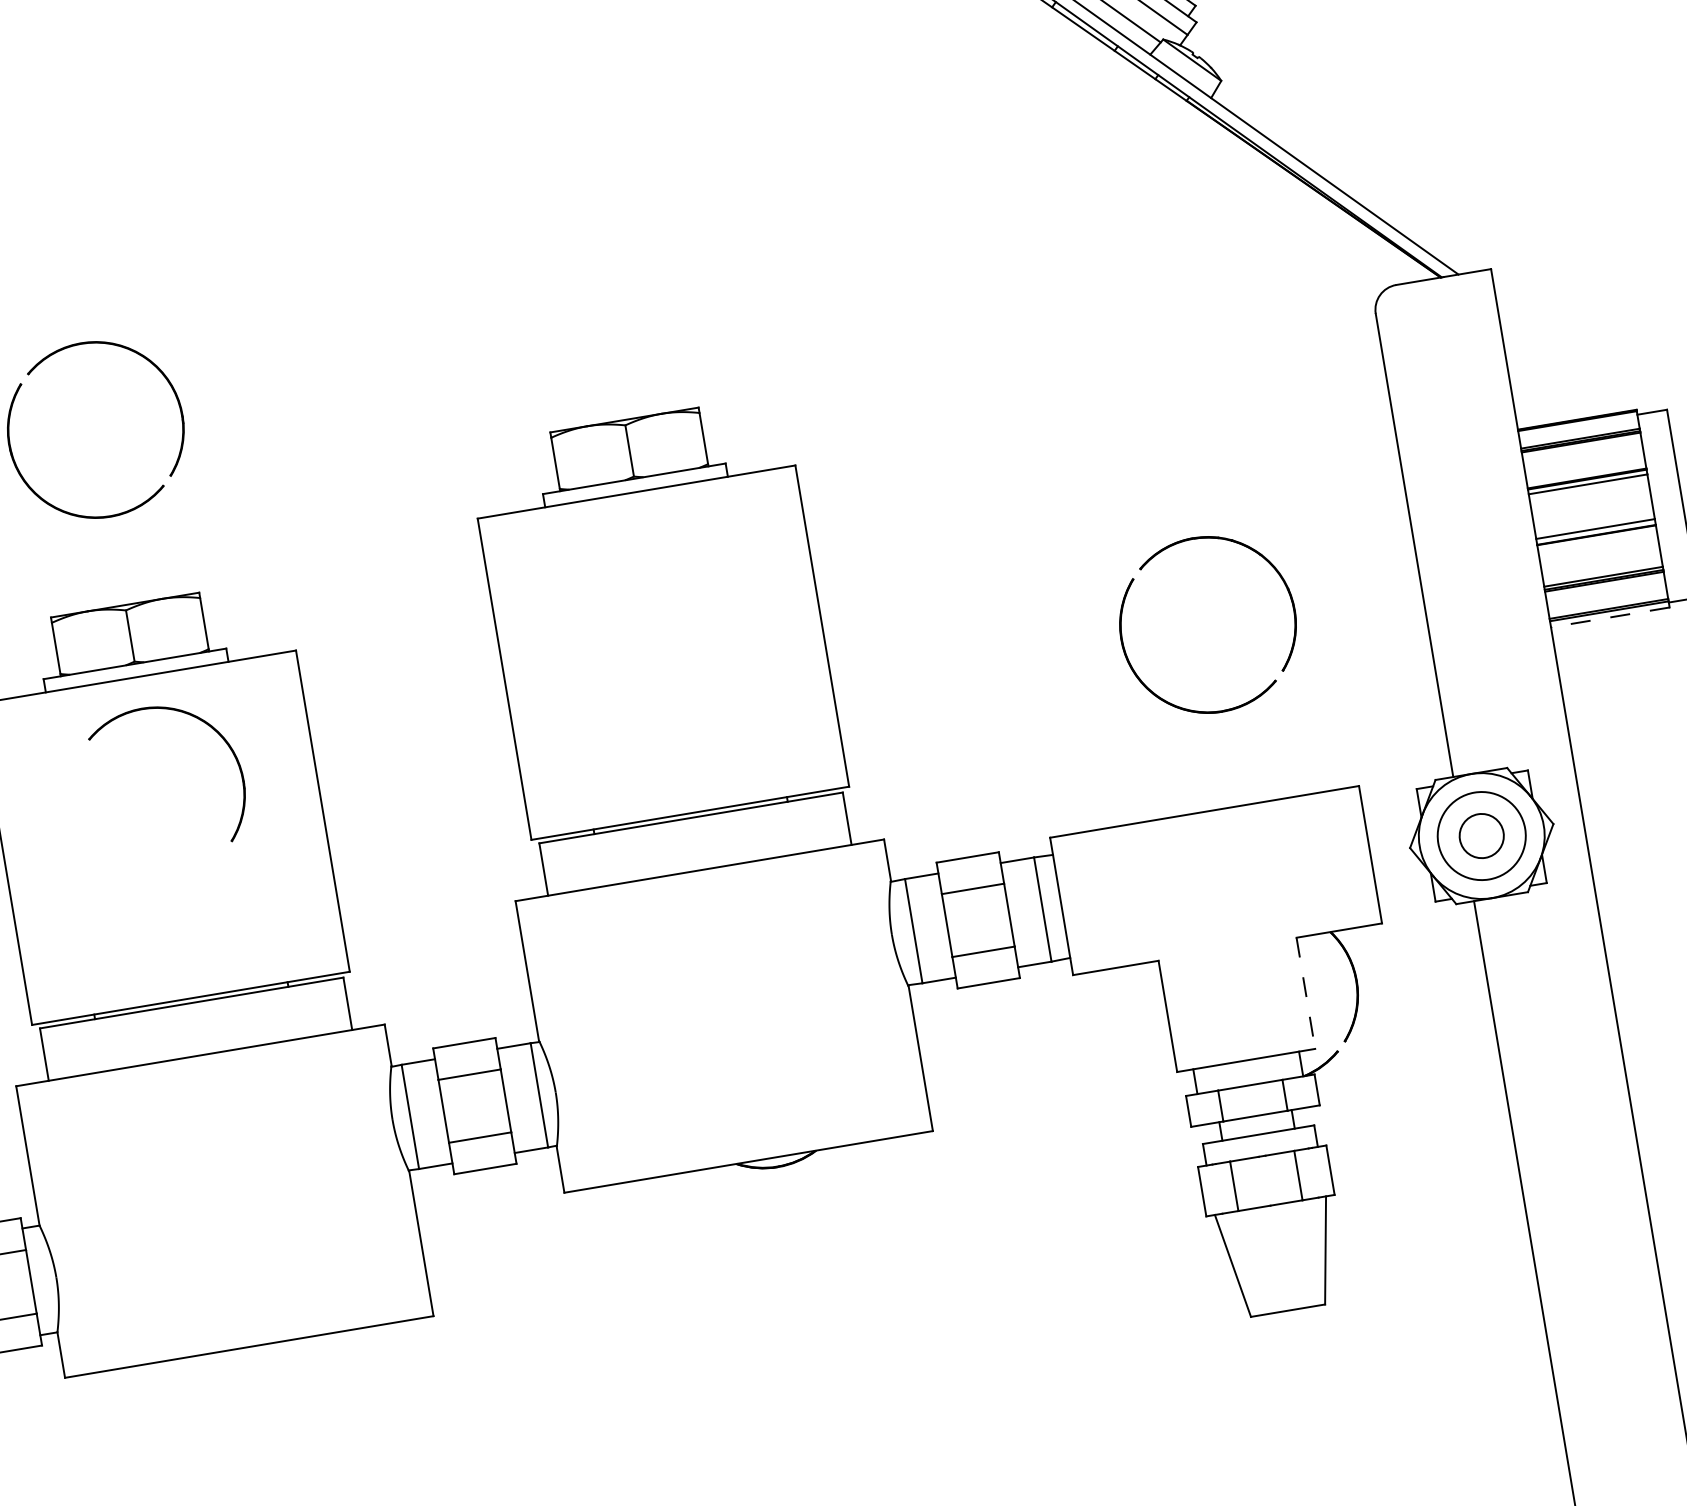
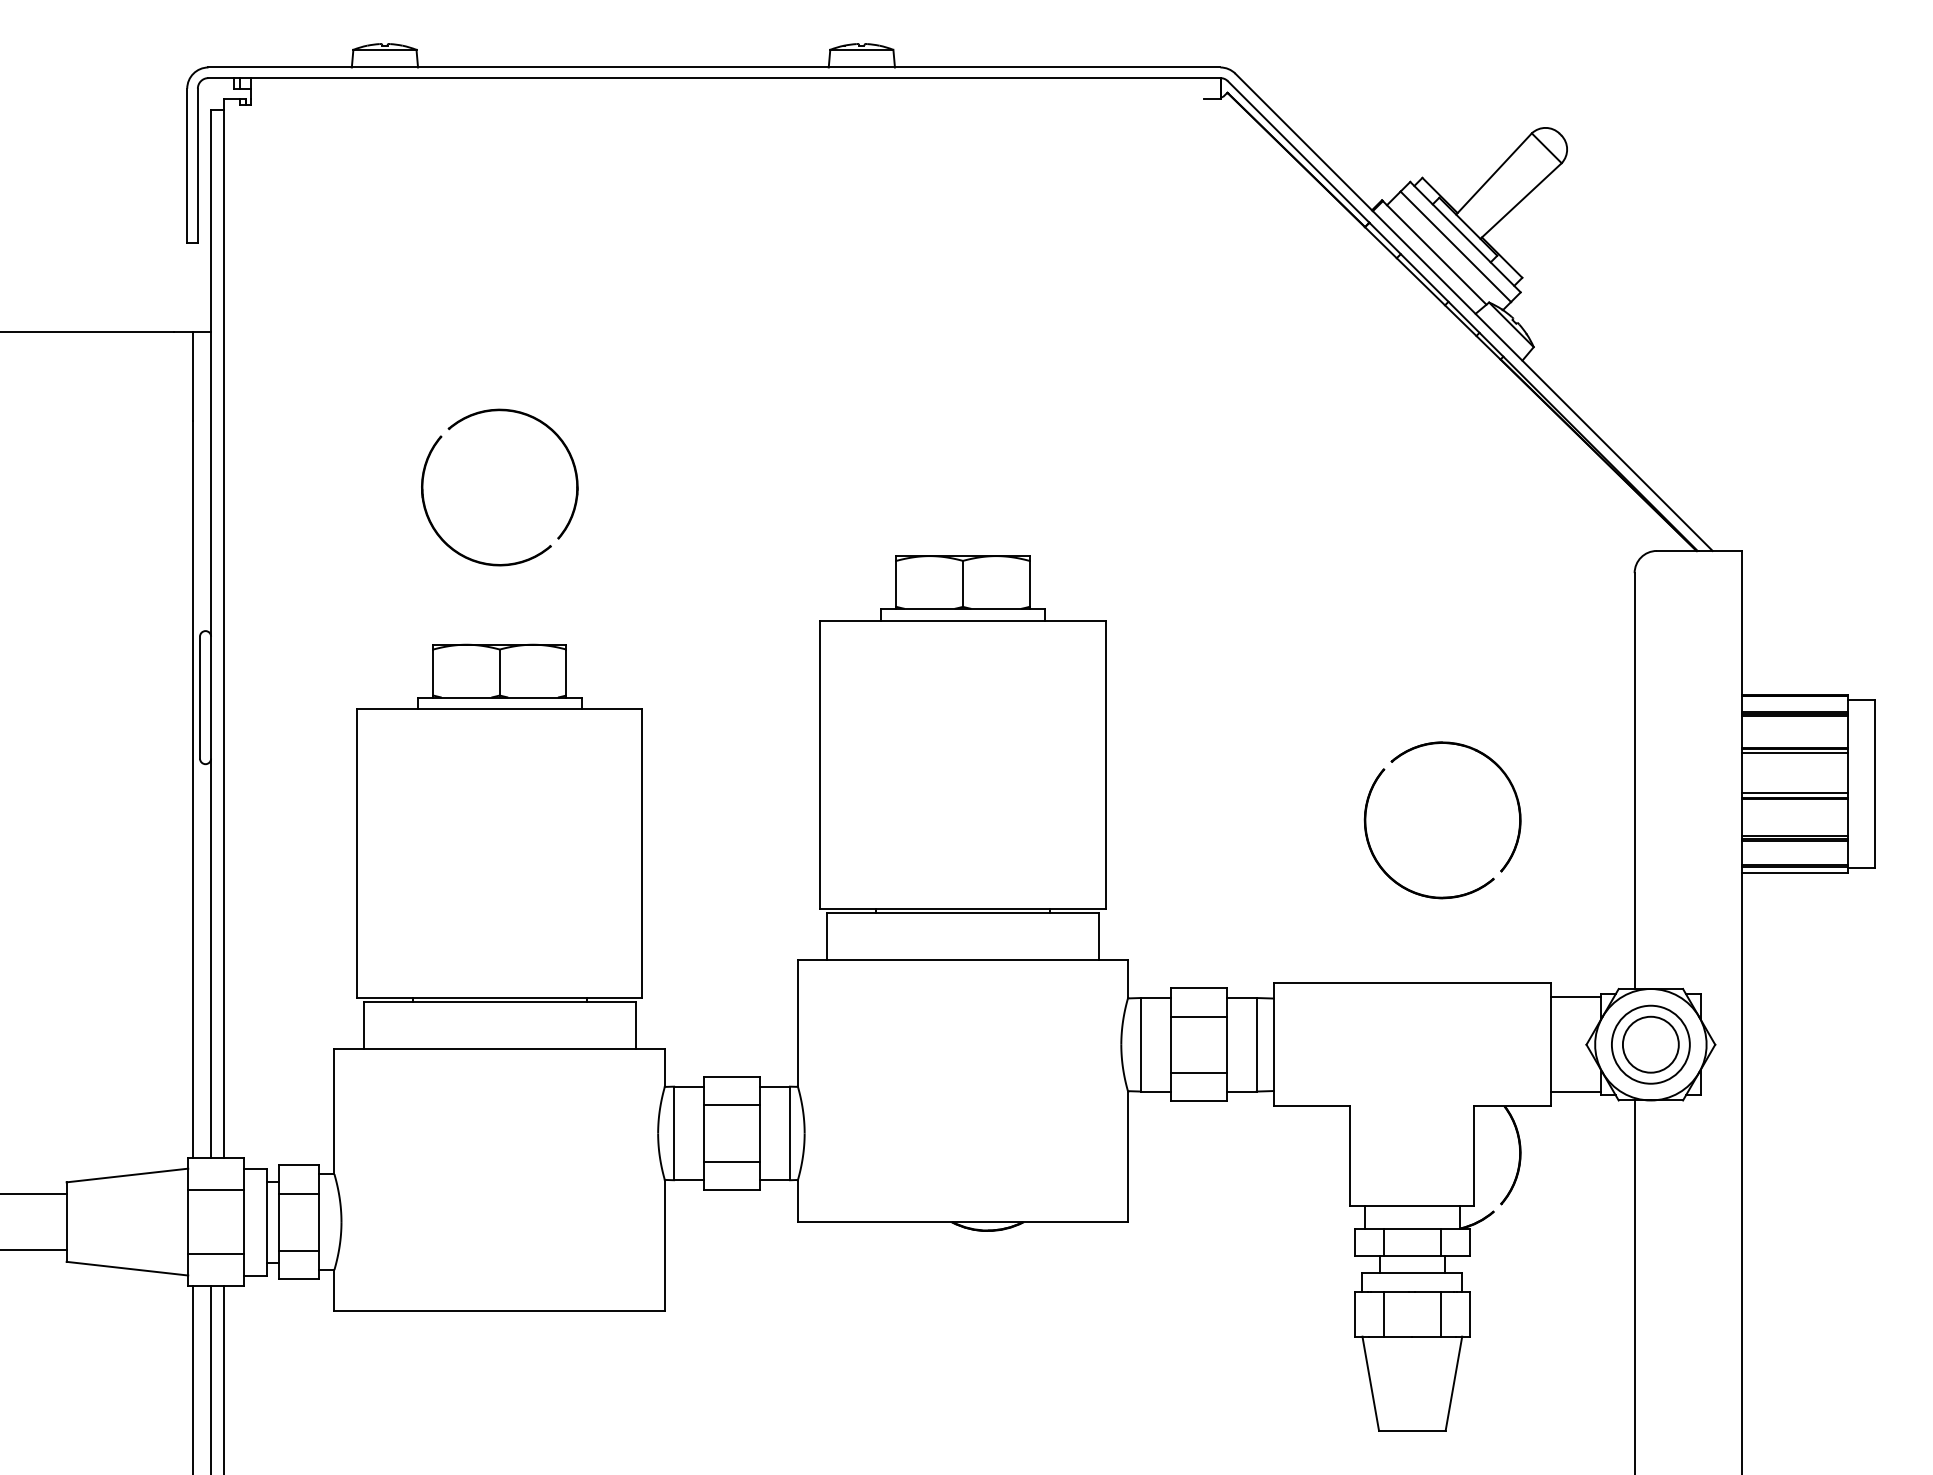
line: (1609, 617) -> (1794, 872), dashed -> solid
part: (197, 719) -> (546, 755), removed
line: (1388, 797) -> (1575, 997), added
circle: (1481, 835) -> (1650, 1044), size x1.43
line: (1406, 903) -> (1575, 1092), added
line: (1306, 993) -> (1474, 1156), dashed -> solid

